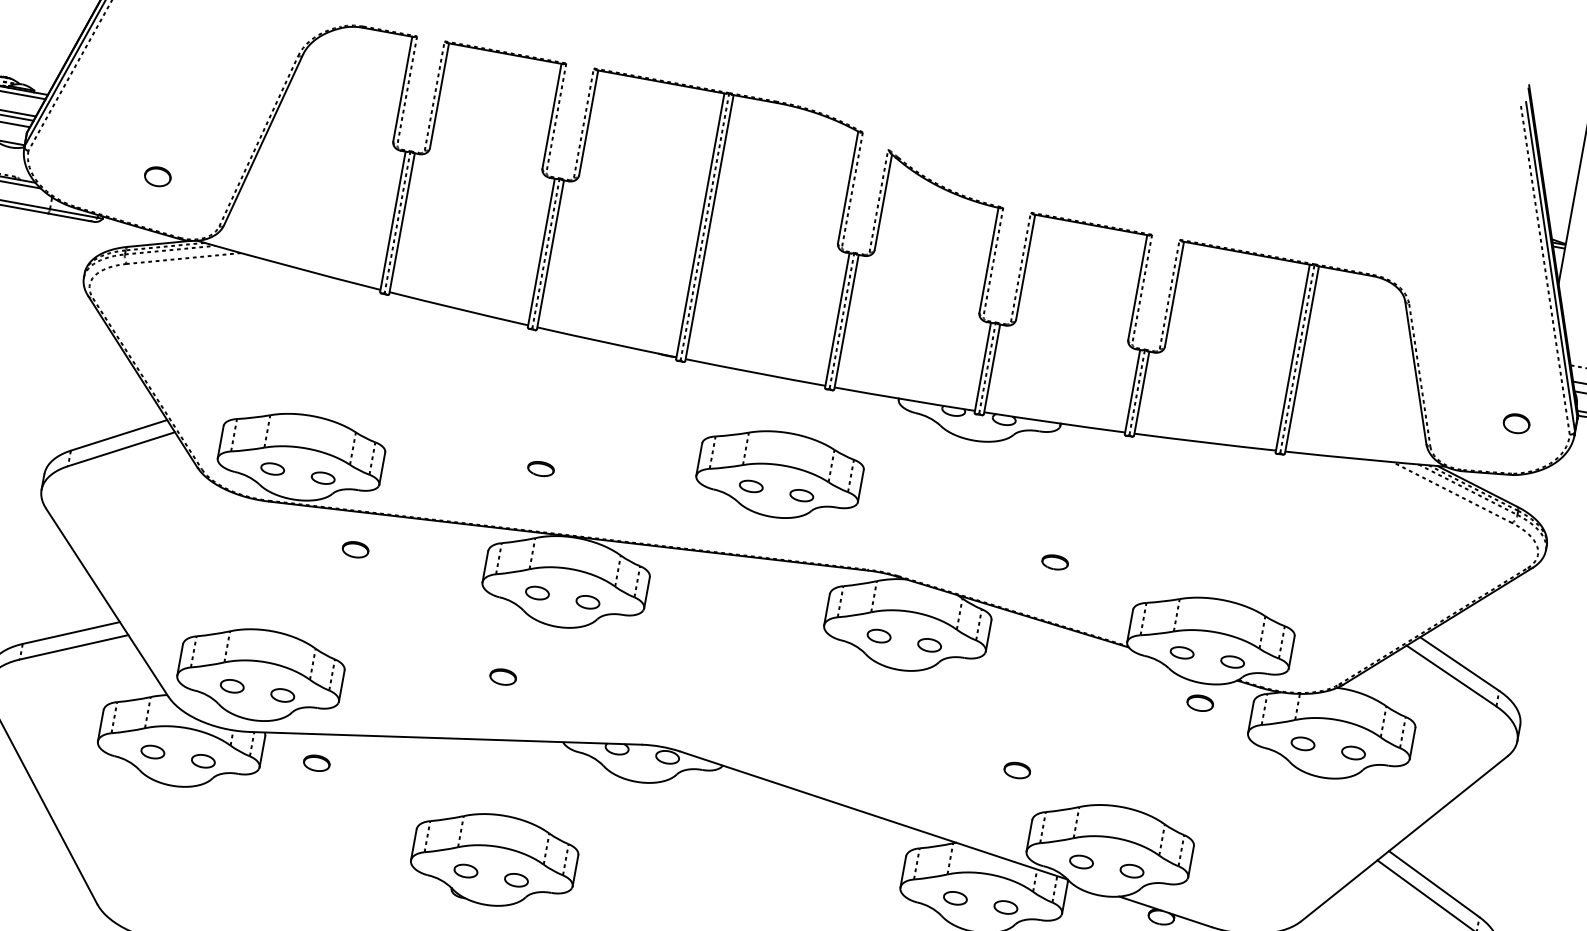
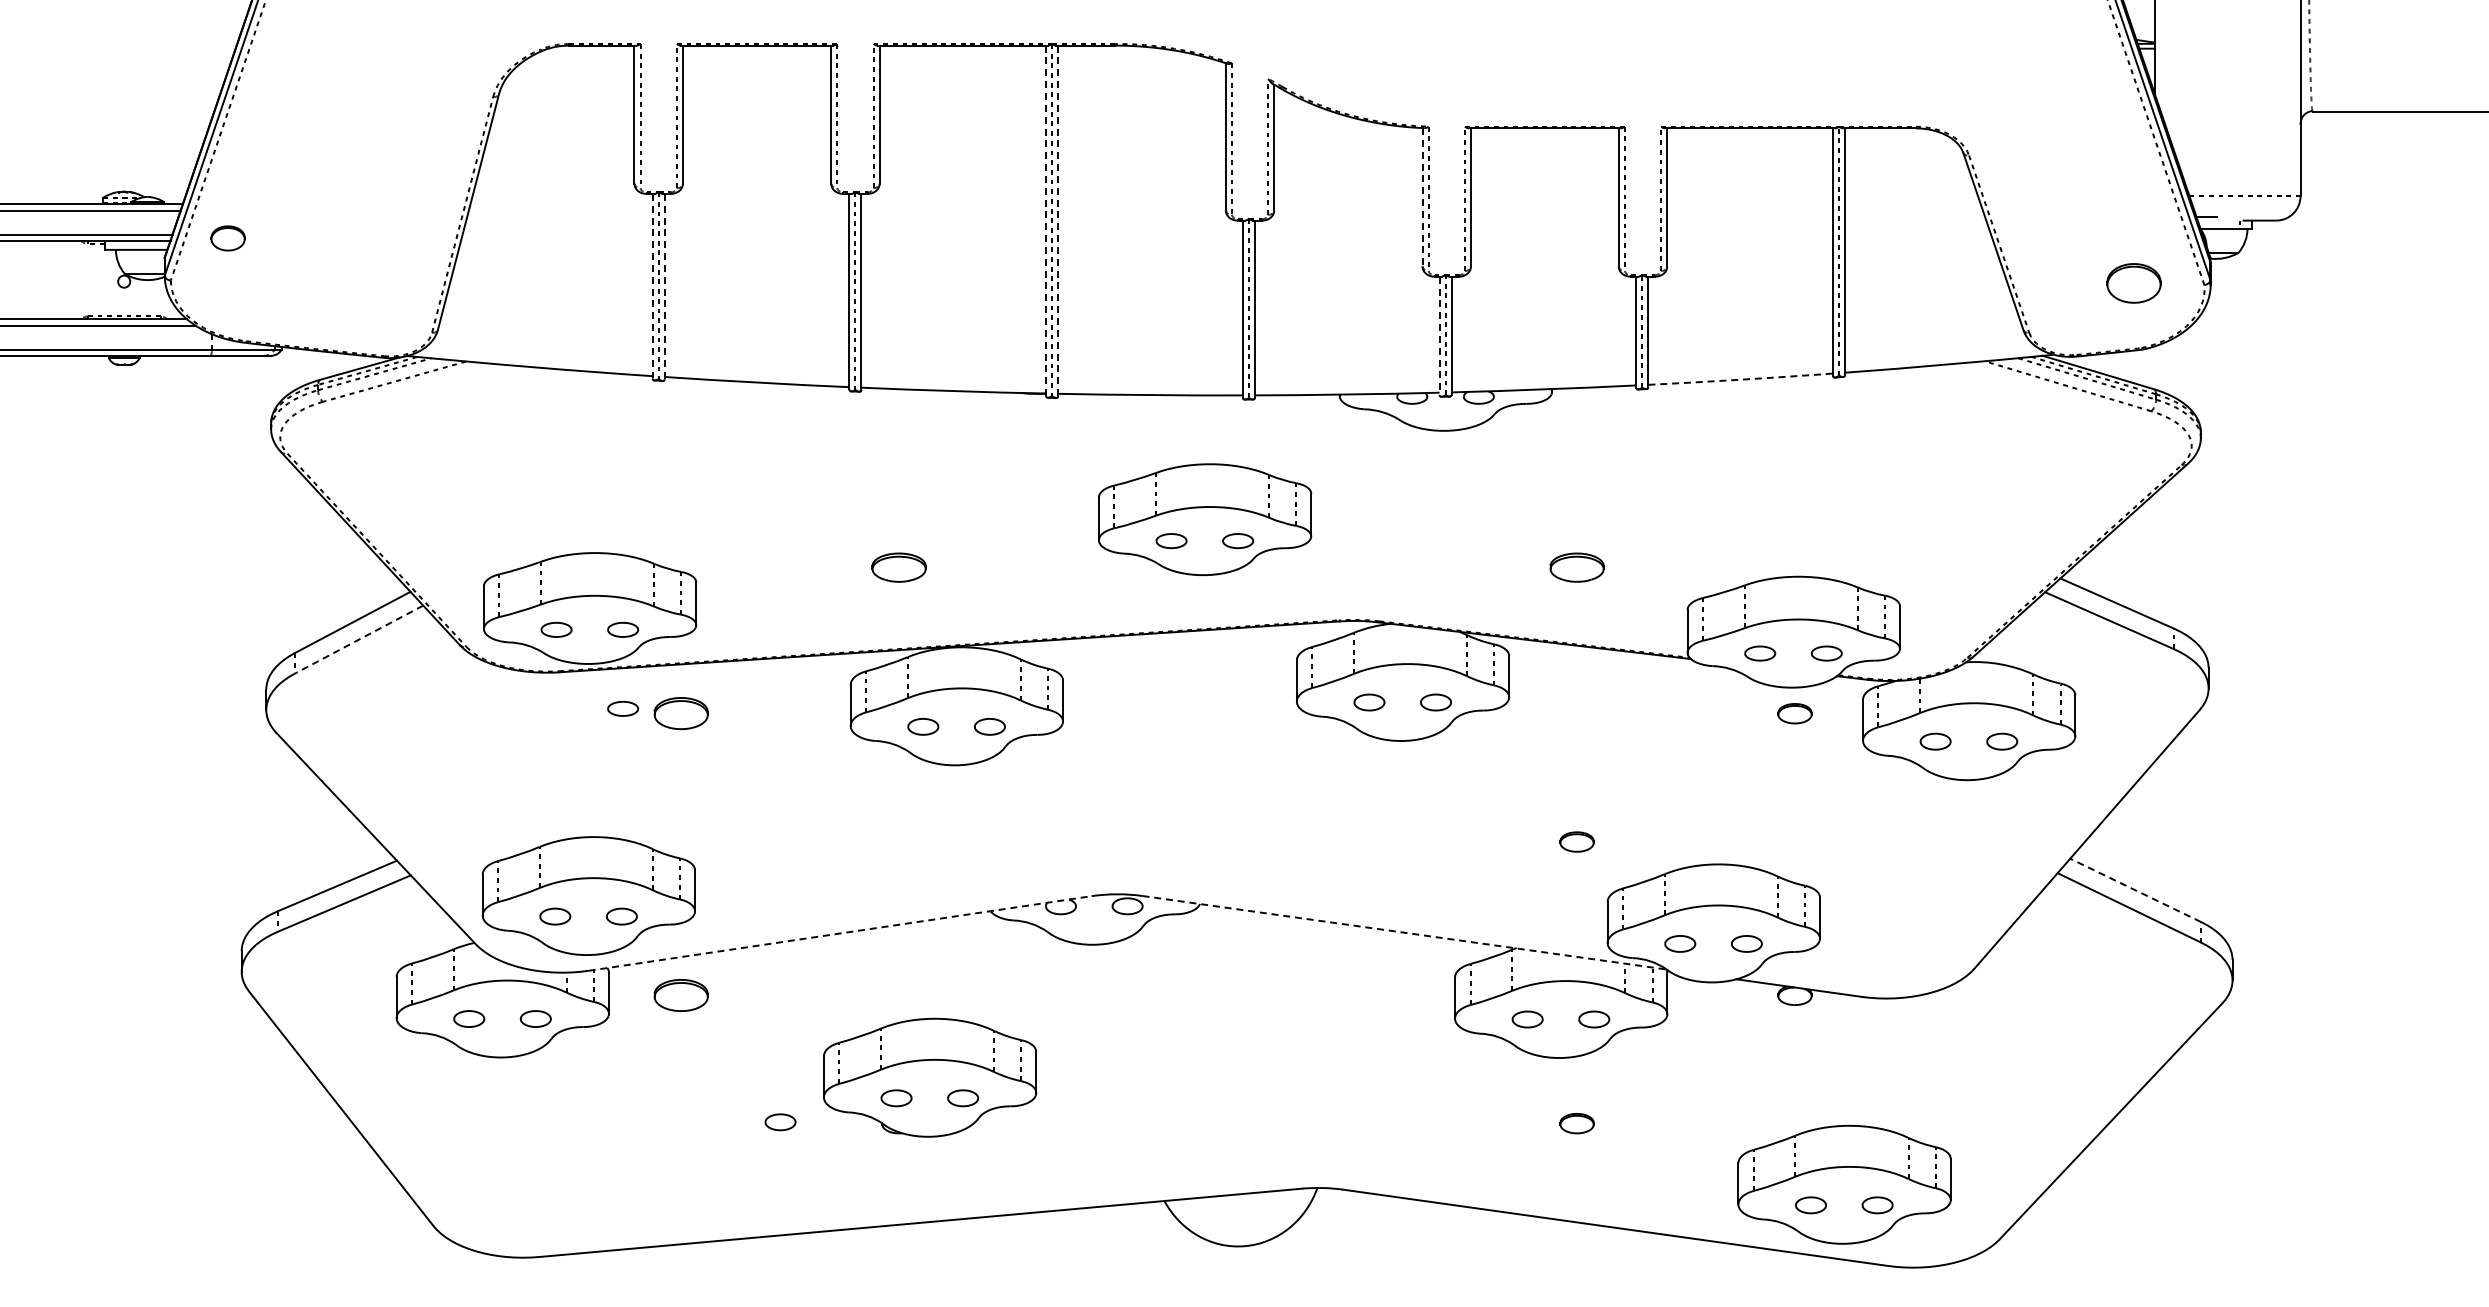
part: (157, 176) -> (227, 238), moved
line: (392, 221) -> (652, 286), solid -> dashed
line: (401, 223) -> (664, 286), solid -> dashed
line: (700, 226) -> (1046, 221), solid -> dashed
line: (709, 228) -> (1058, 221), solid -> dashed
line: (988, 260) -> (1422, 197), solid -> dashed
line: (982, 368) -> (1439, 336), solid -> dashed
part: (1516, 423) -> (2133, 283), size x1.6
arc: (1204, 442) -> (1740, 379), solid -> dashed
line: (121, 449) -> (358, 639), solid -> dashed
part: (540, 468) -> (898, 567), size x1.6
part: (312, 537) -> (623, 708), added
part: (355, 549) -> (680, 713), size x1.6
part: (1054, 562) -> (1576, 567), size x1.6
part: (502, 676) -> (898, 841), removed
line: (446, 738) -> (840, 933), solid -> dashed
part: (316, 762) -> (680, 994), size x1.6
line: (874, 815) -> (1404, 932), solid -> dashed
part: (374, 873) -> (780, 1122), added
line: (1434, 884) -> (2135, 890), solid -> dashed

